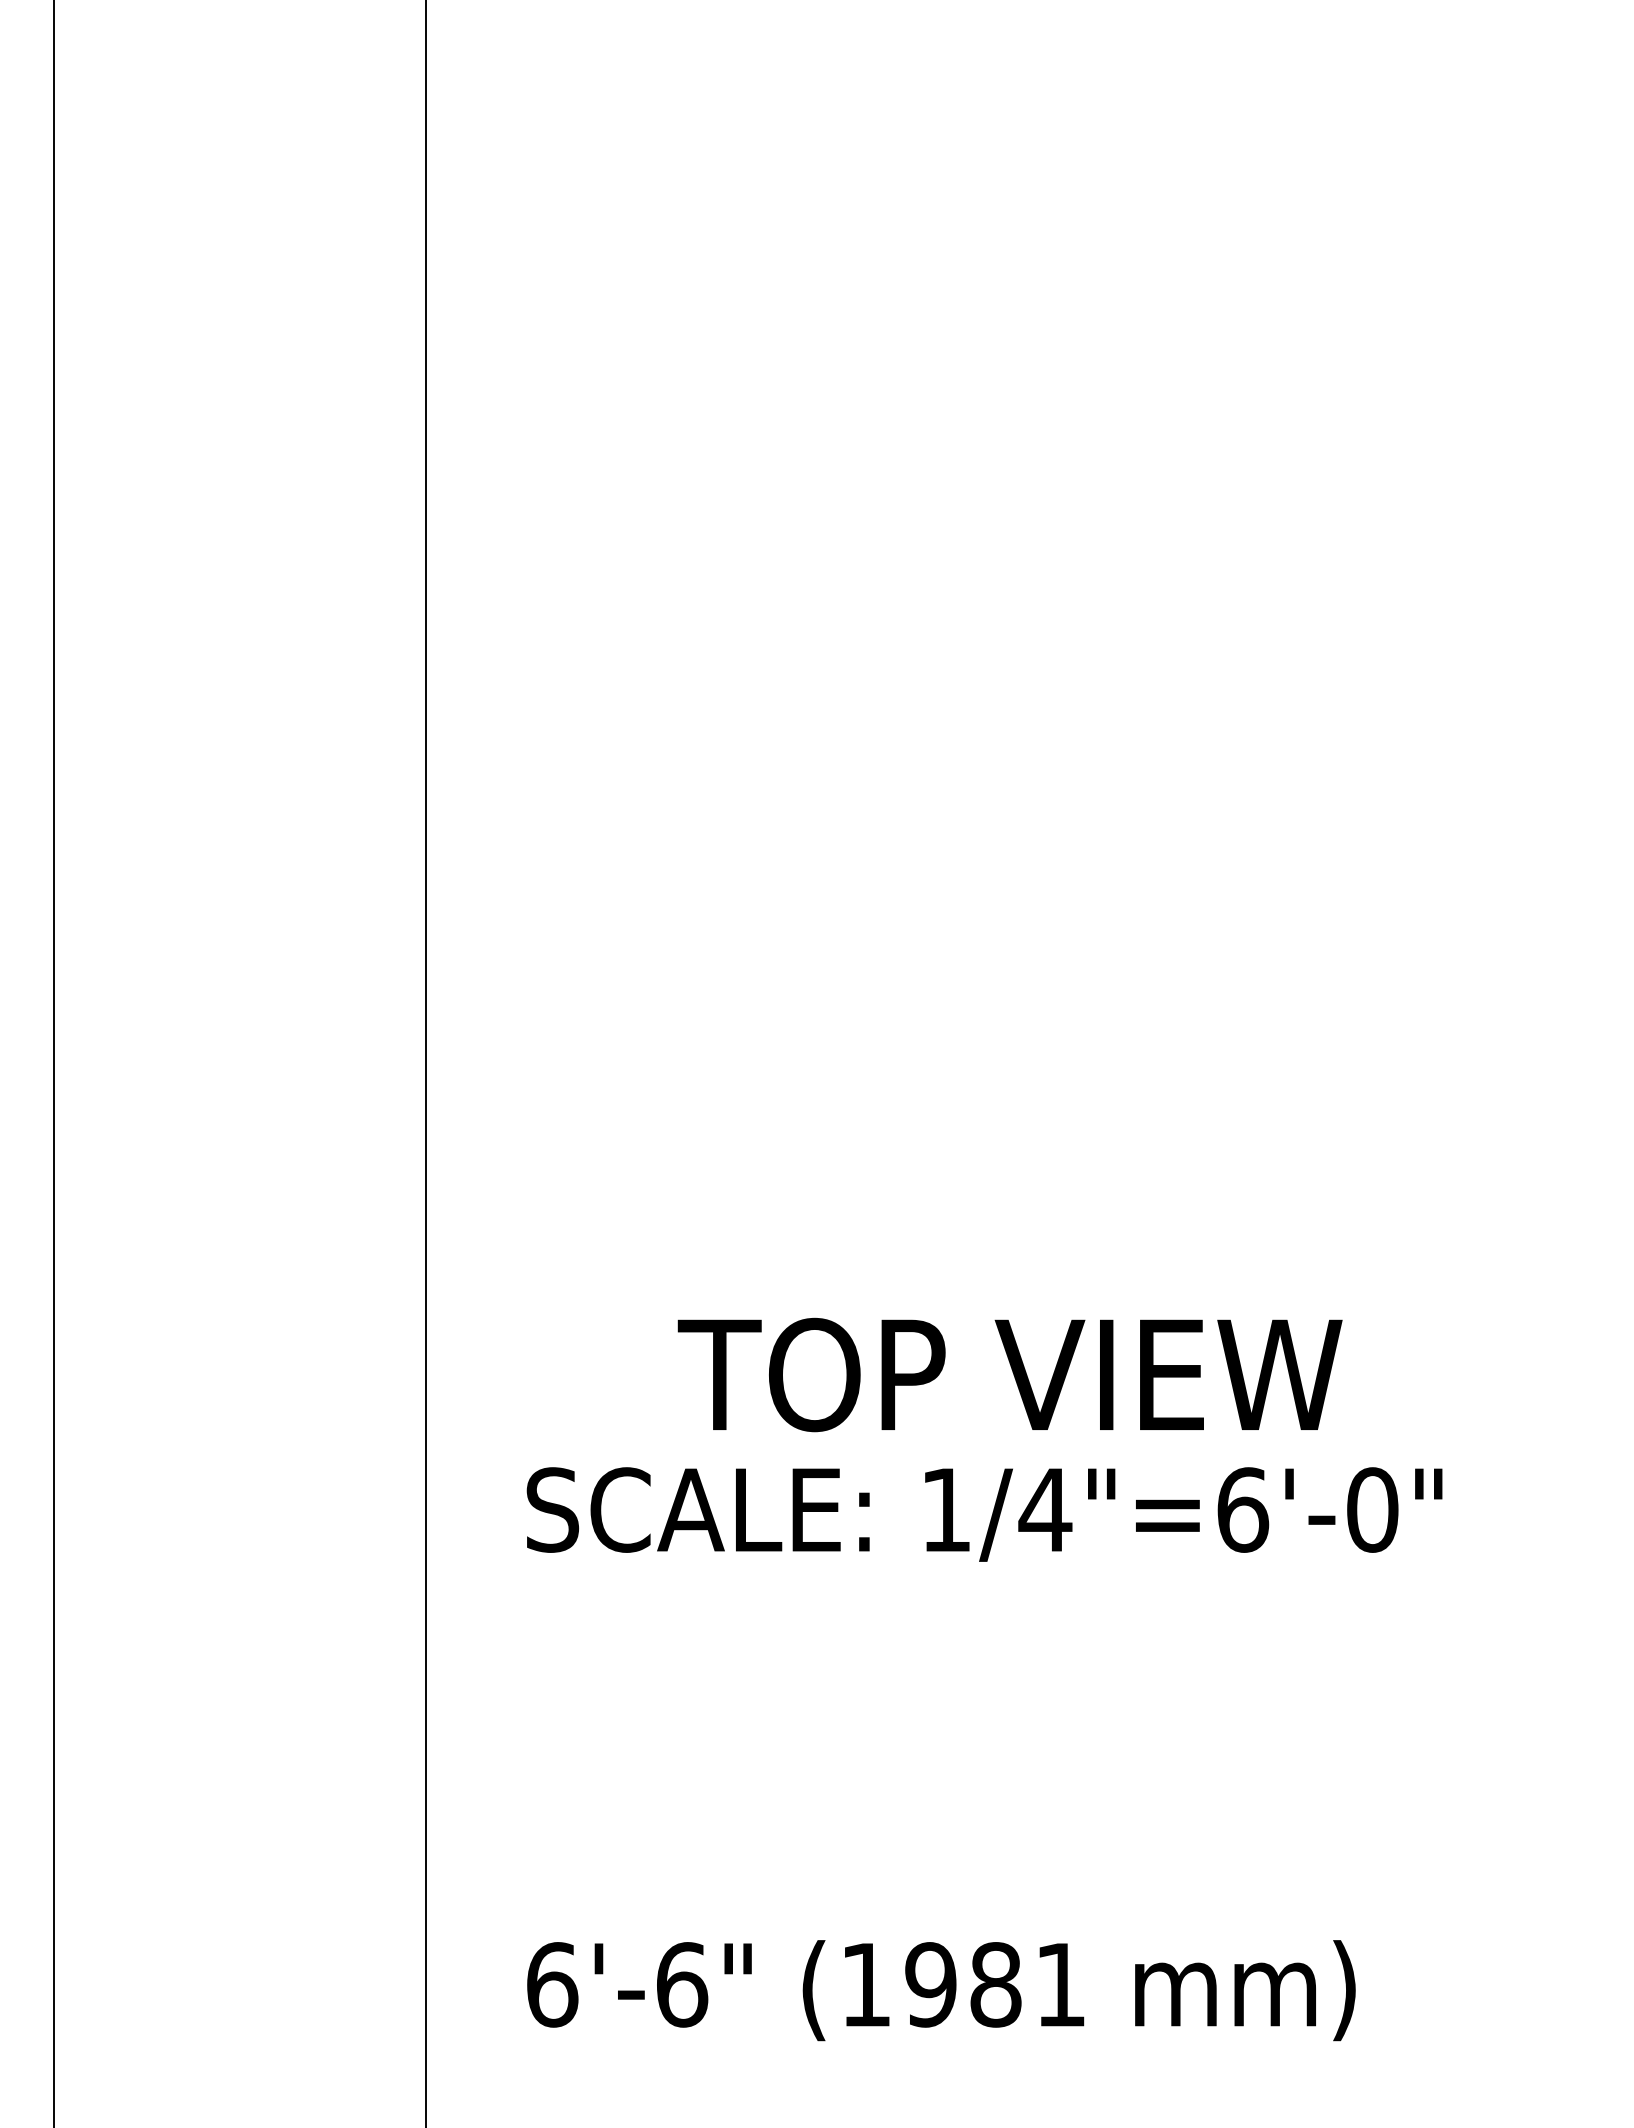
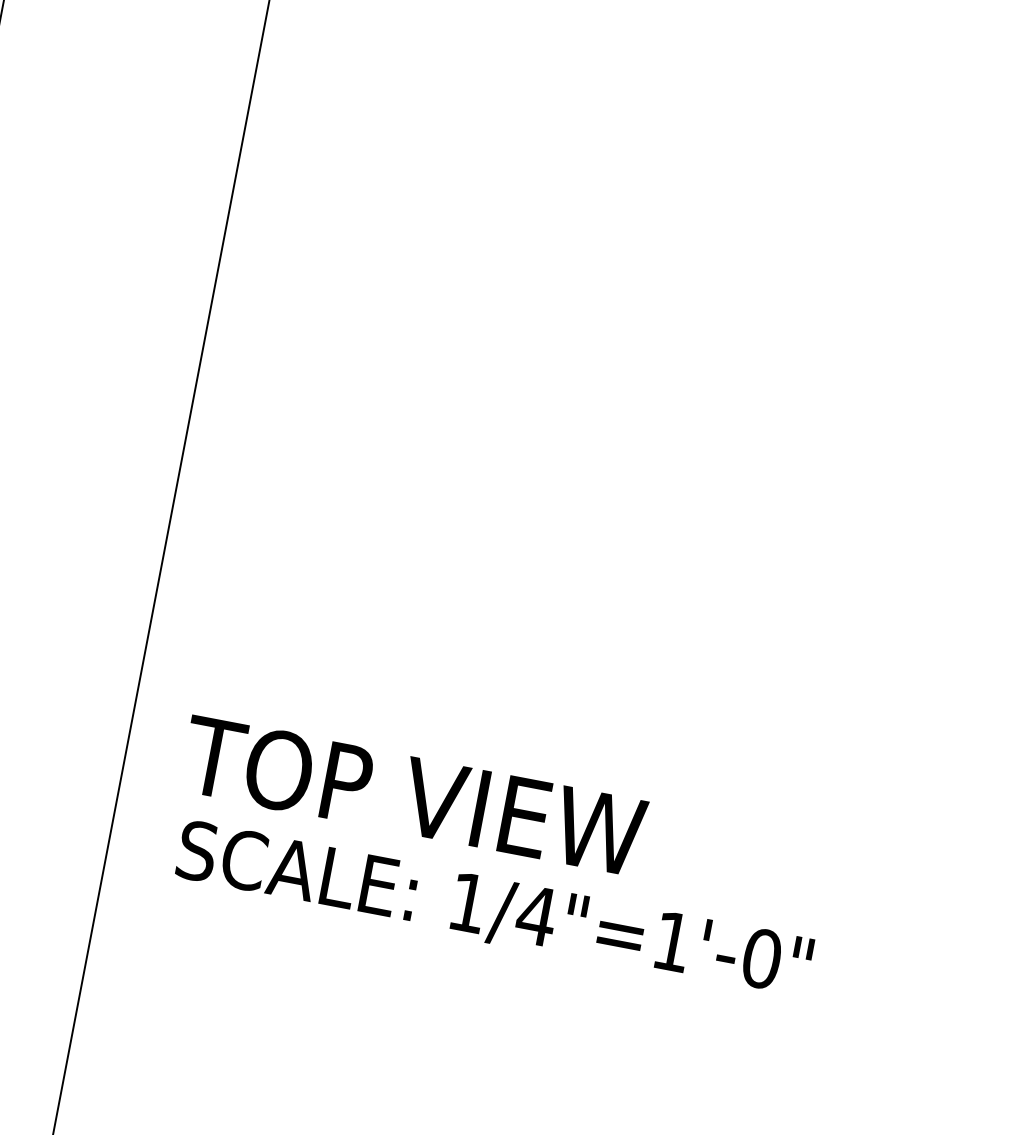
text: (1009, 1374) -> (413, 795), moved
text: (1243, 1509) -> (673, 941), 1/4"=6'-0" -> 1/4"=1'-0"

